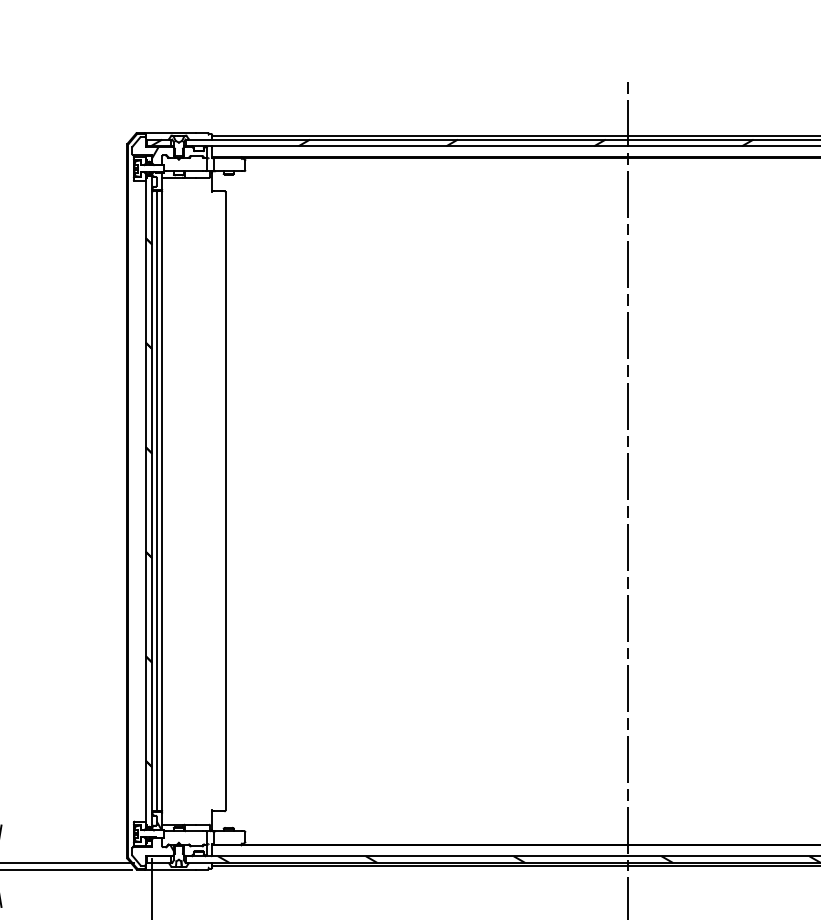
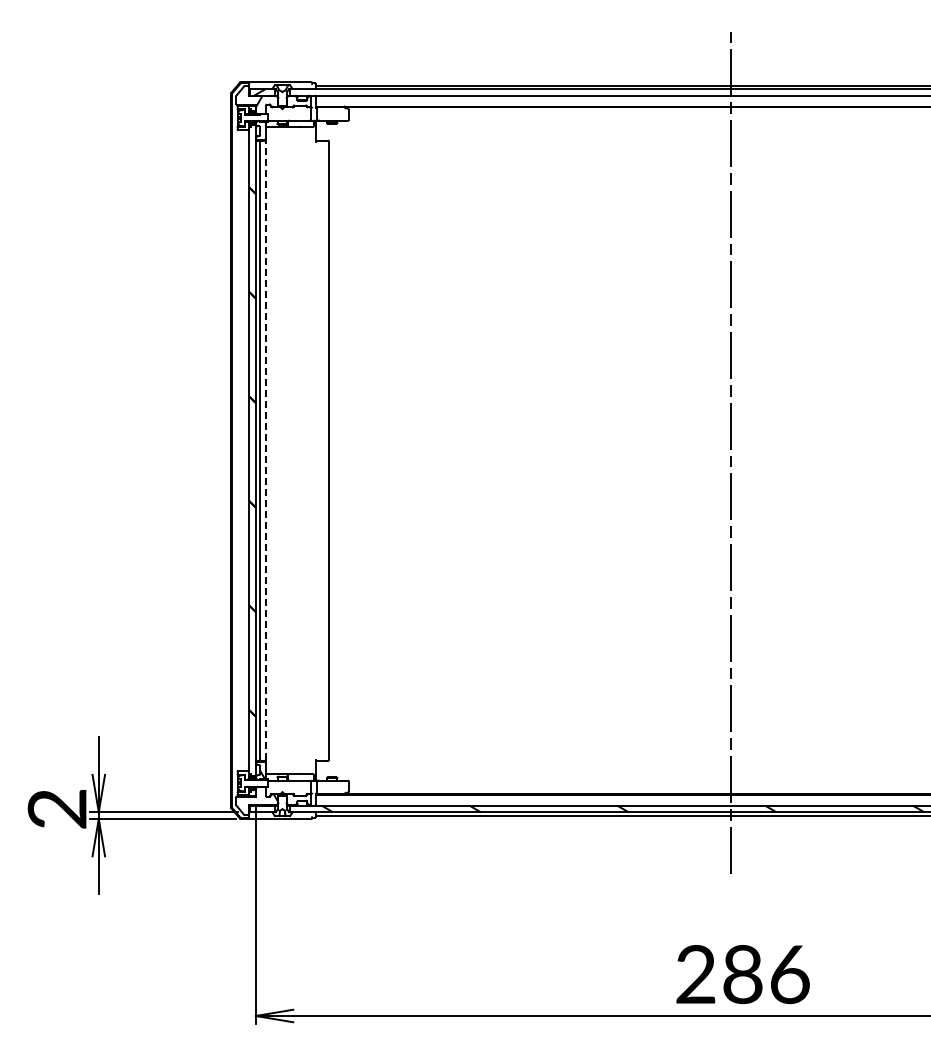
hatch: (525, 142) -> (629, 91), removed
line: (161, 501) -> (265, 450), solid -> dashed

